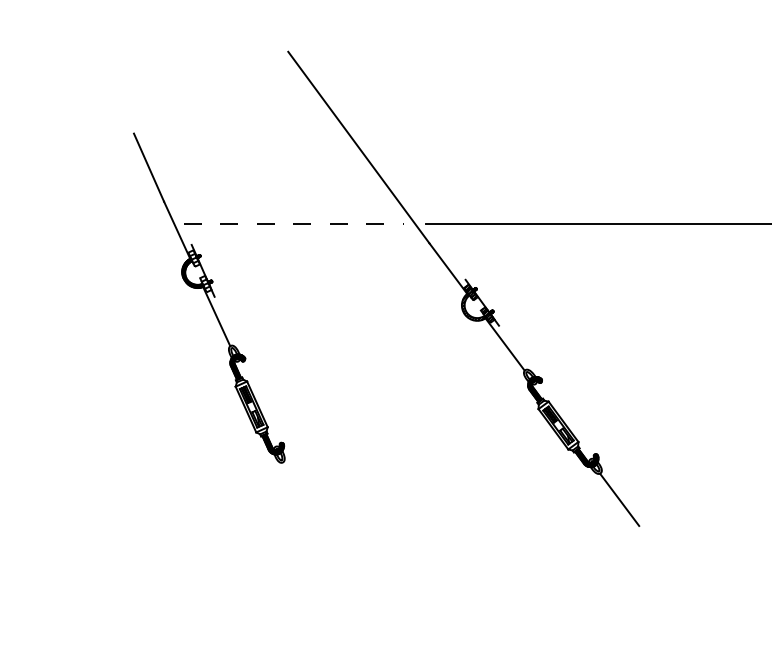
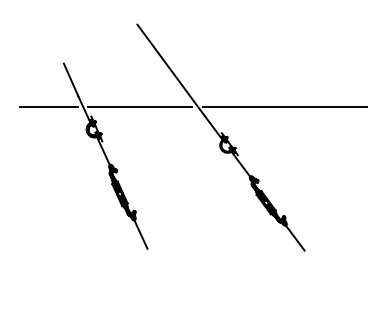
line: (103, 223) -> (49, 106), added
line: (294, 223) -> (140, 106), dashed -> solid
line: (294, 492) -> (140, 234), added

